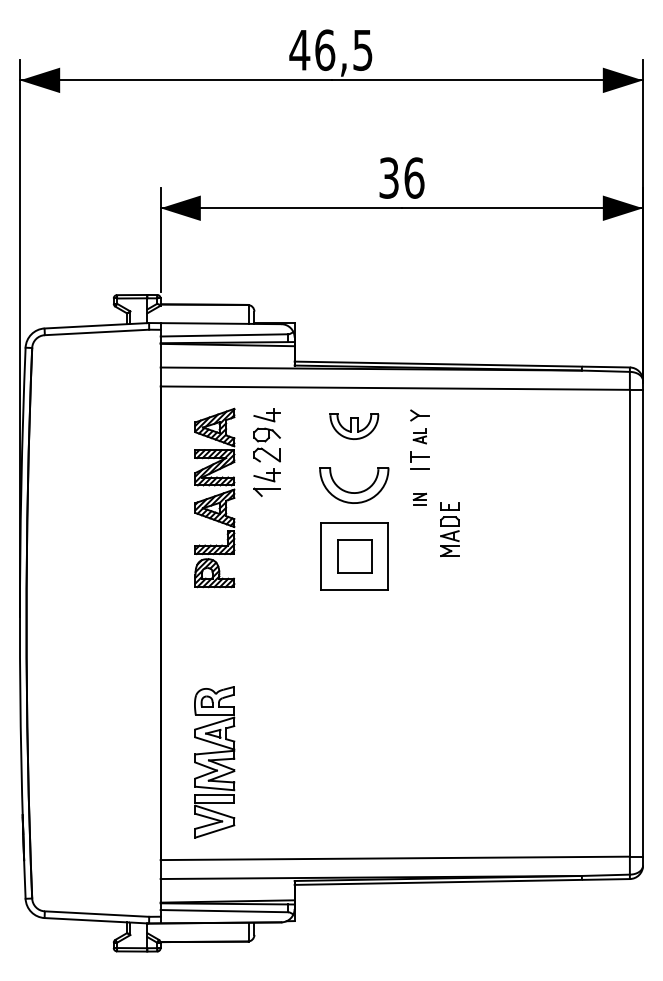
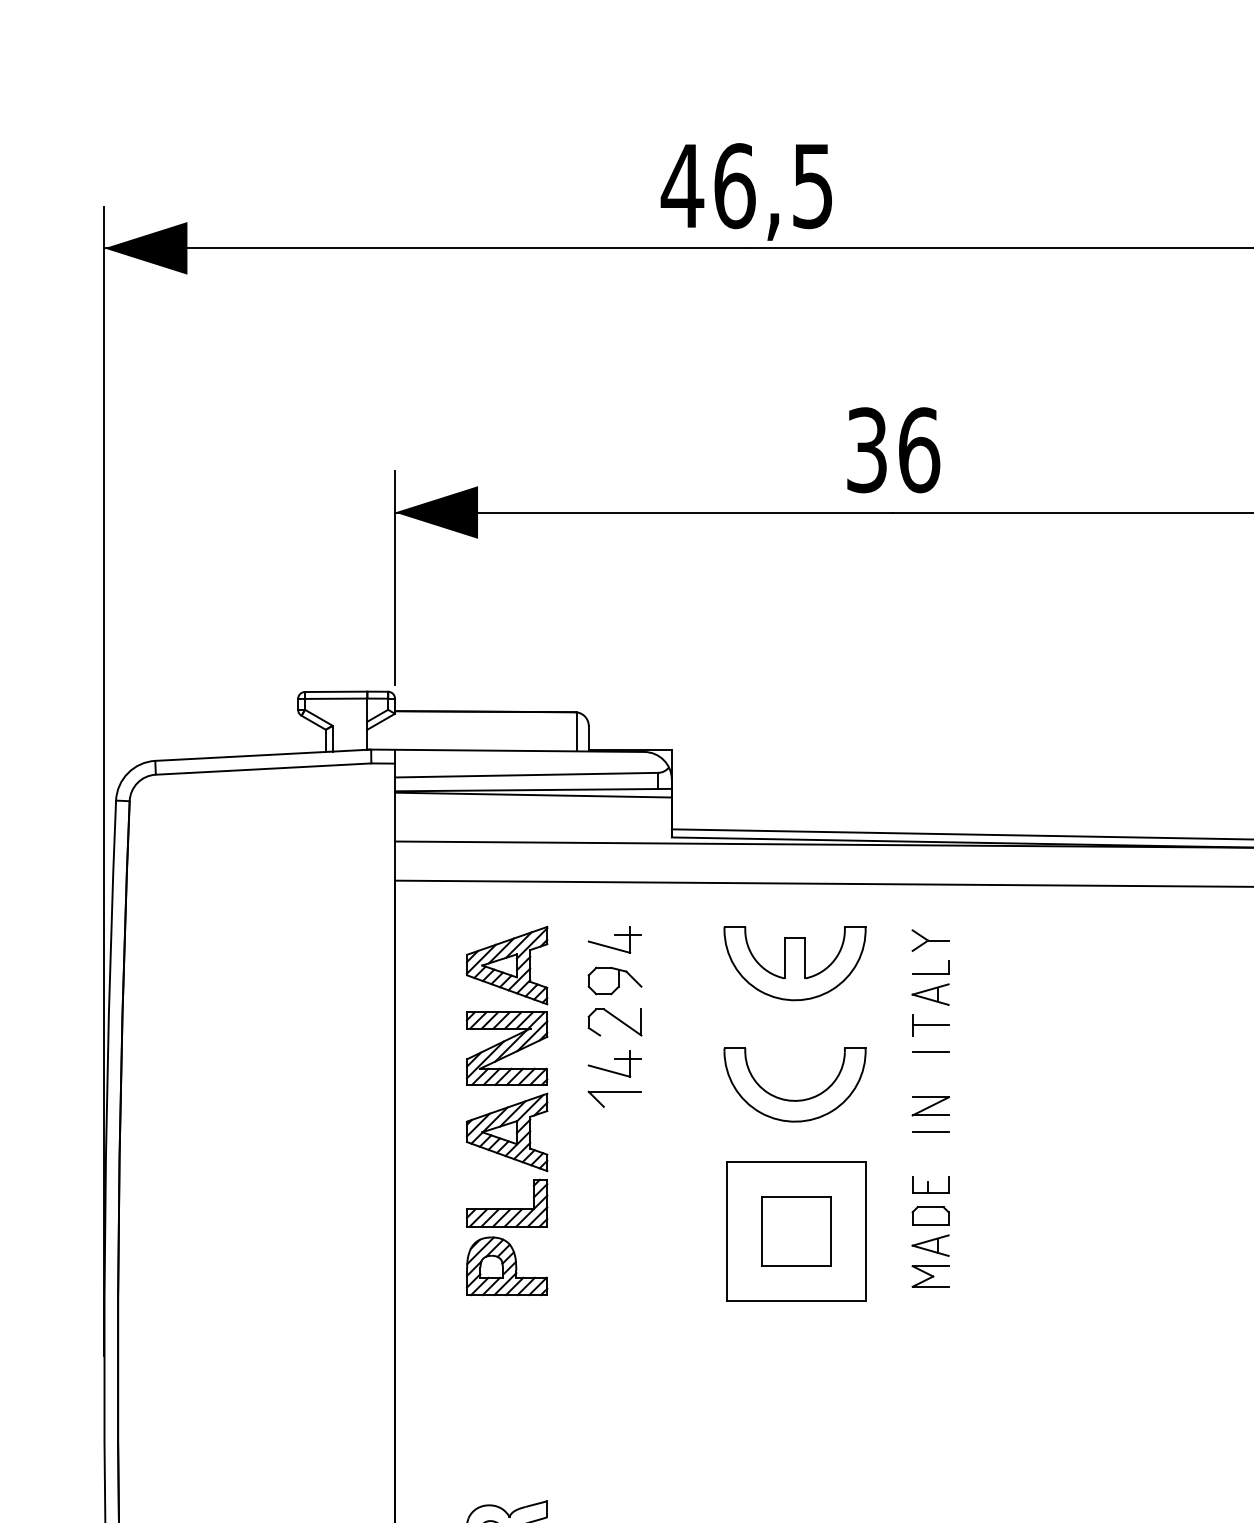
part: (354, 426) -> (795, 963), size x1.43
part: (419, 435) -> (929, 981), size x1.43
part: (419, 499) -> (929, 1114), size x1.43
part: (449, 529) -> (929, 1231), moved

